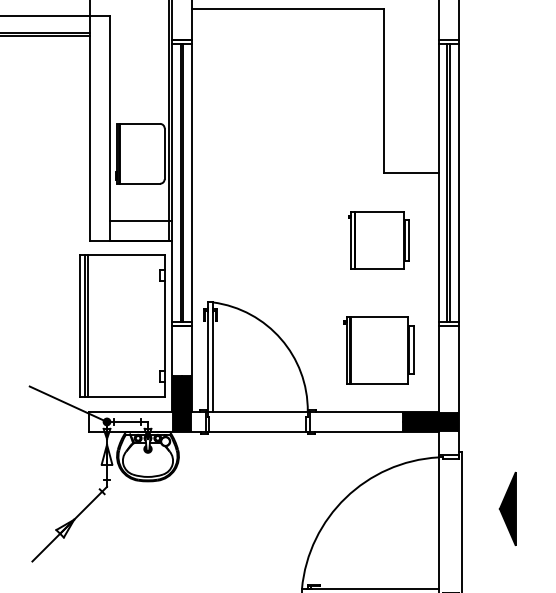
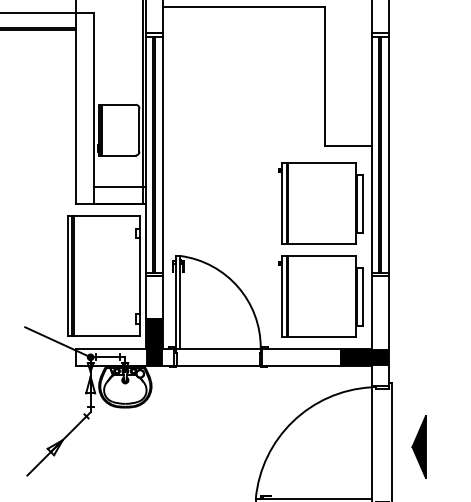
part: (378, 240) -> (320, 203), size x1.67
part: (378, 350) -> (320, 296), size x1.43
part: (506, 508) -> (418, 446), moved

